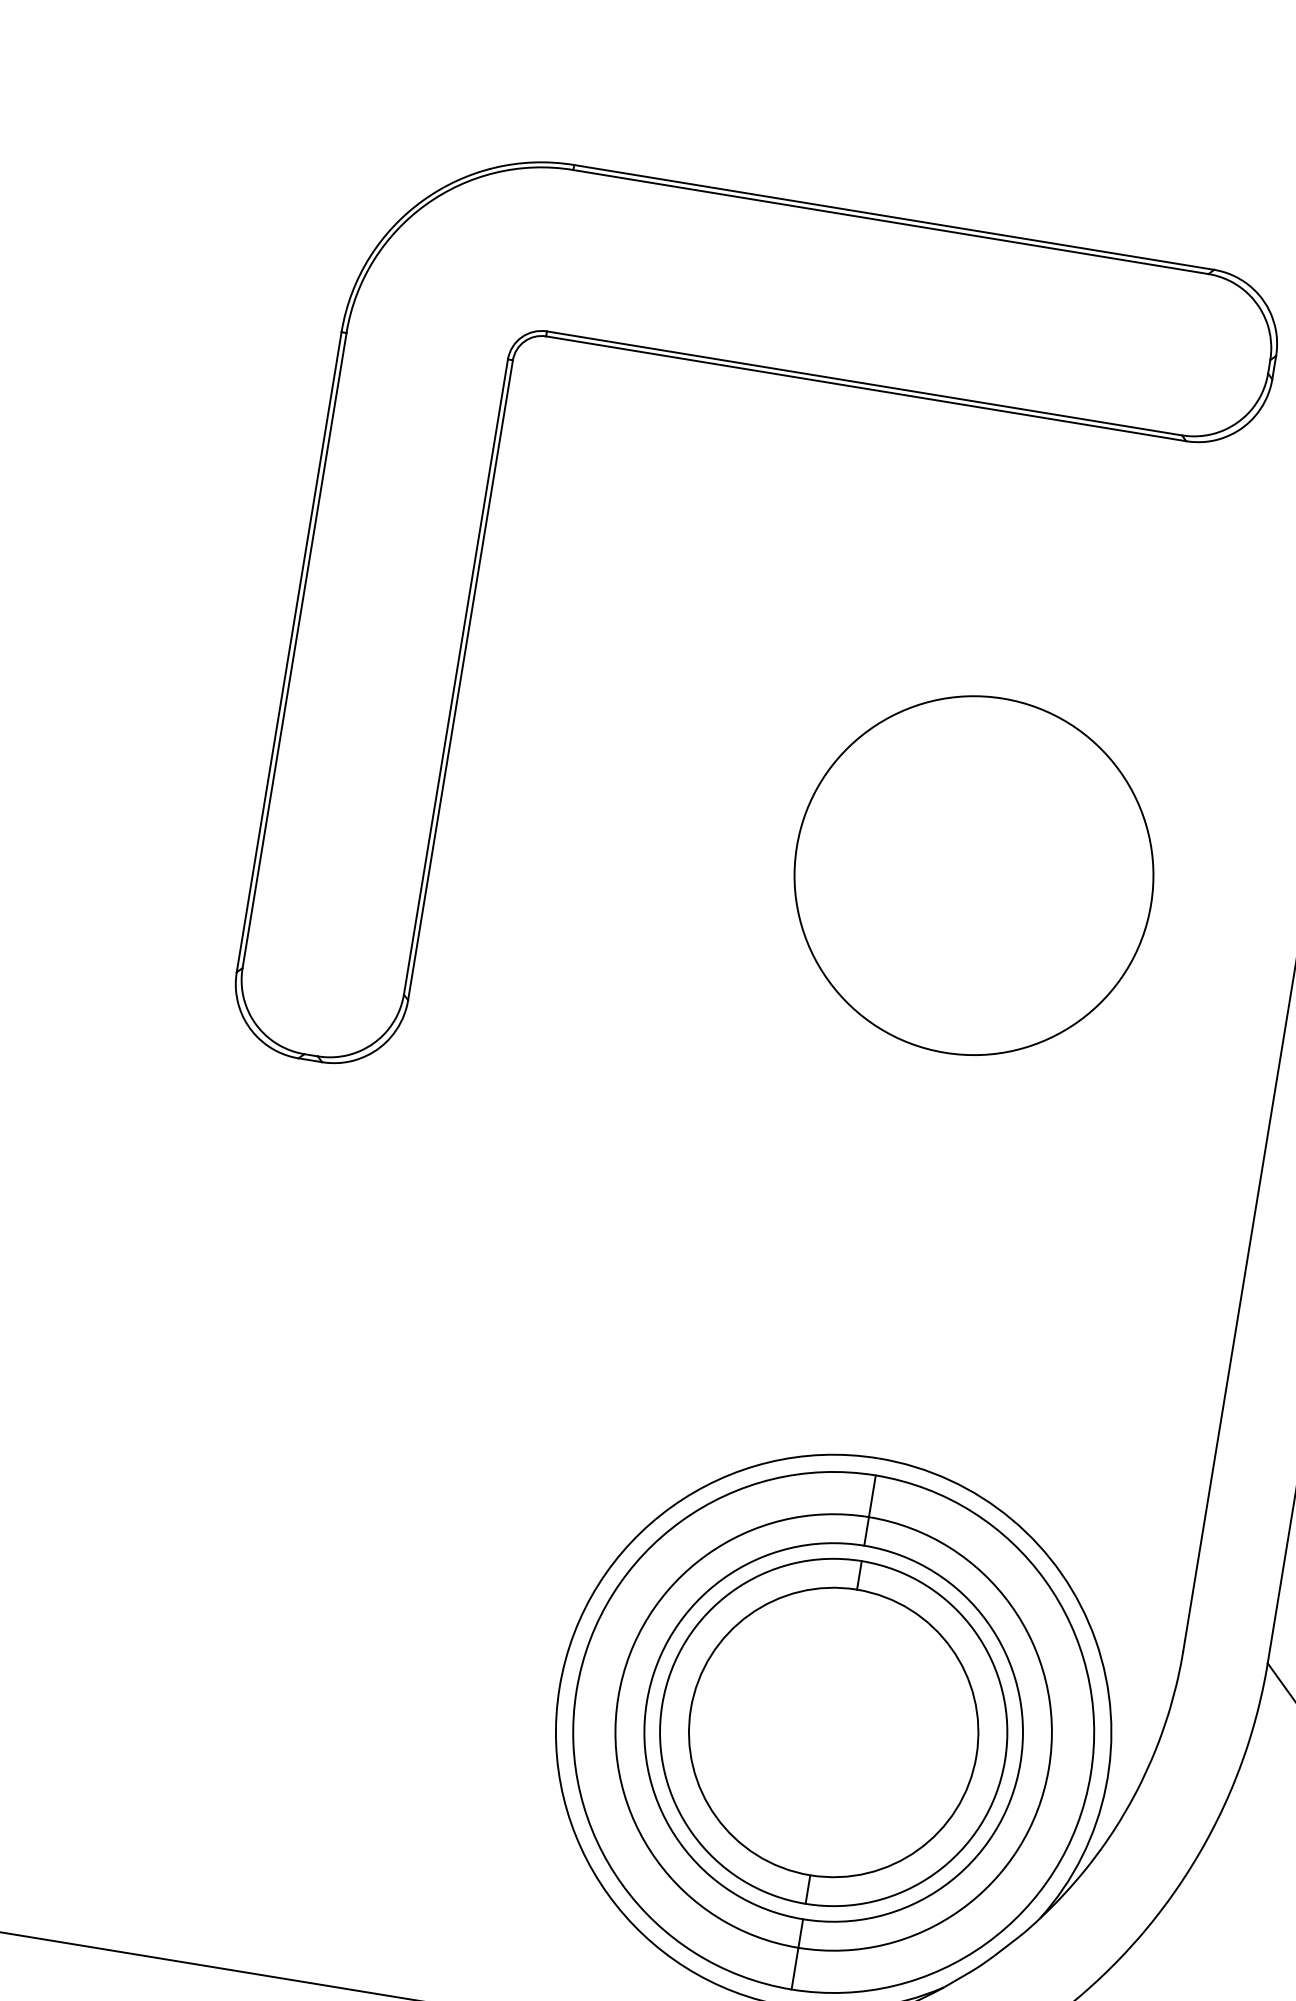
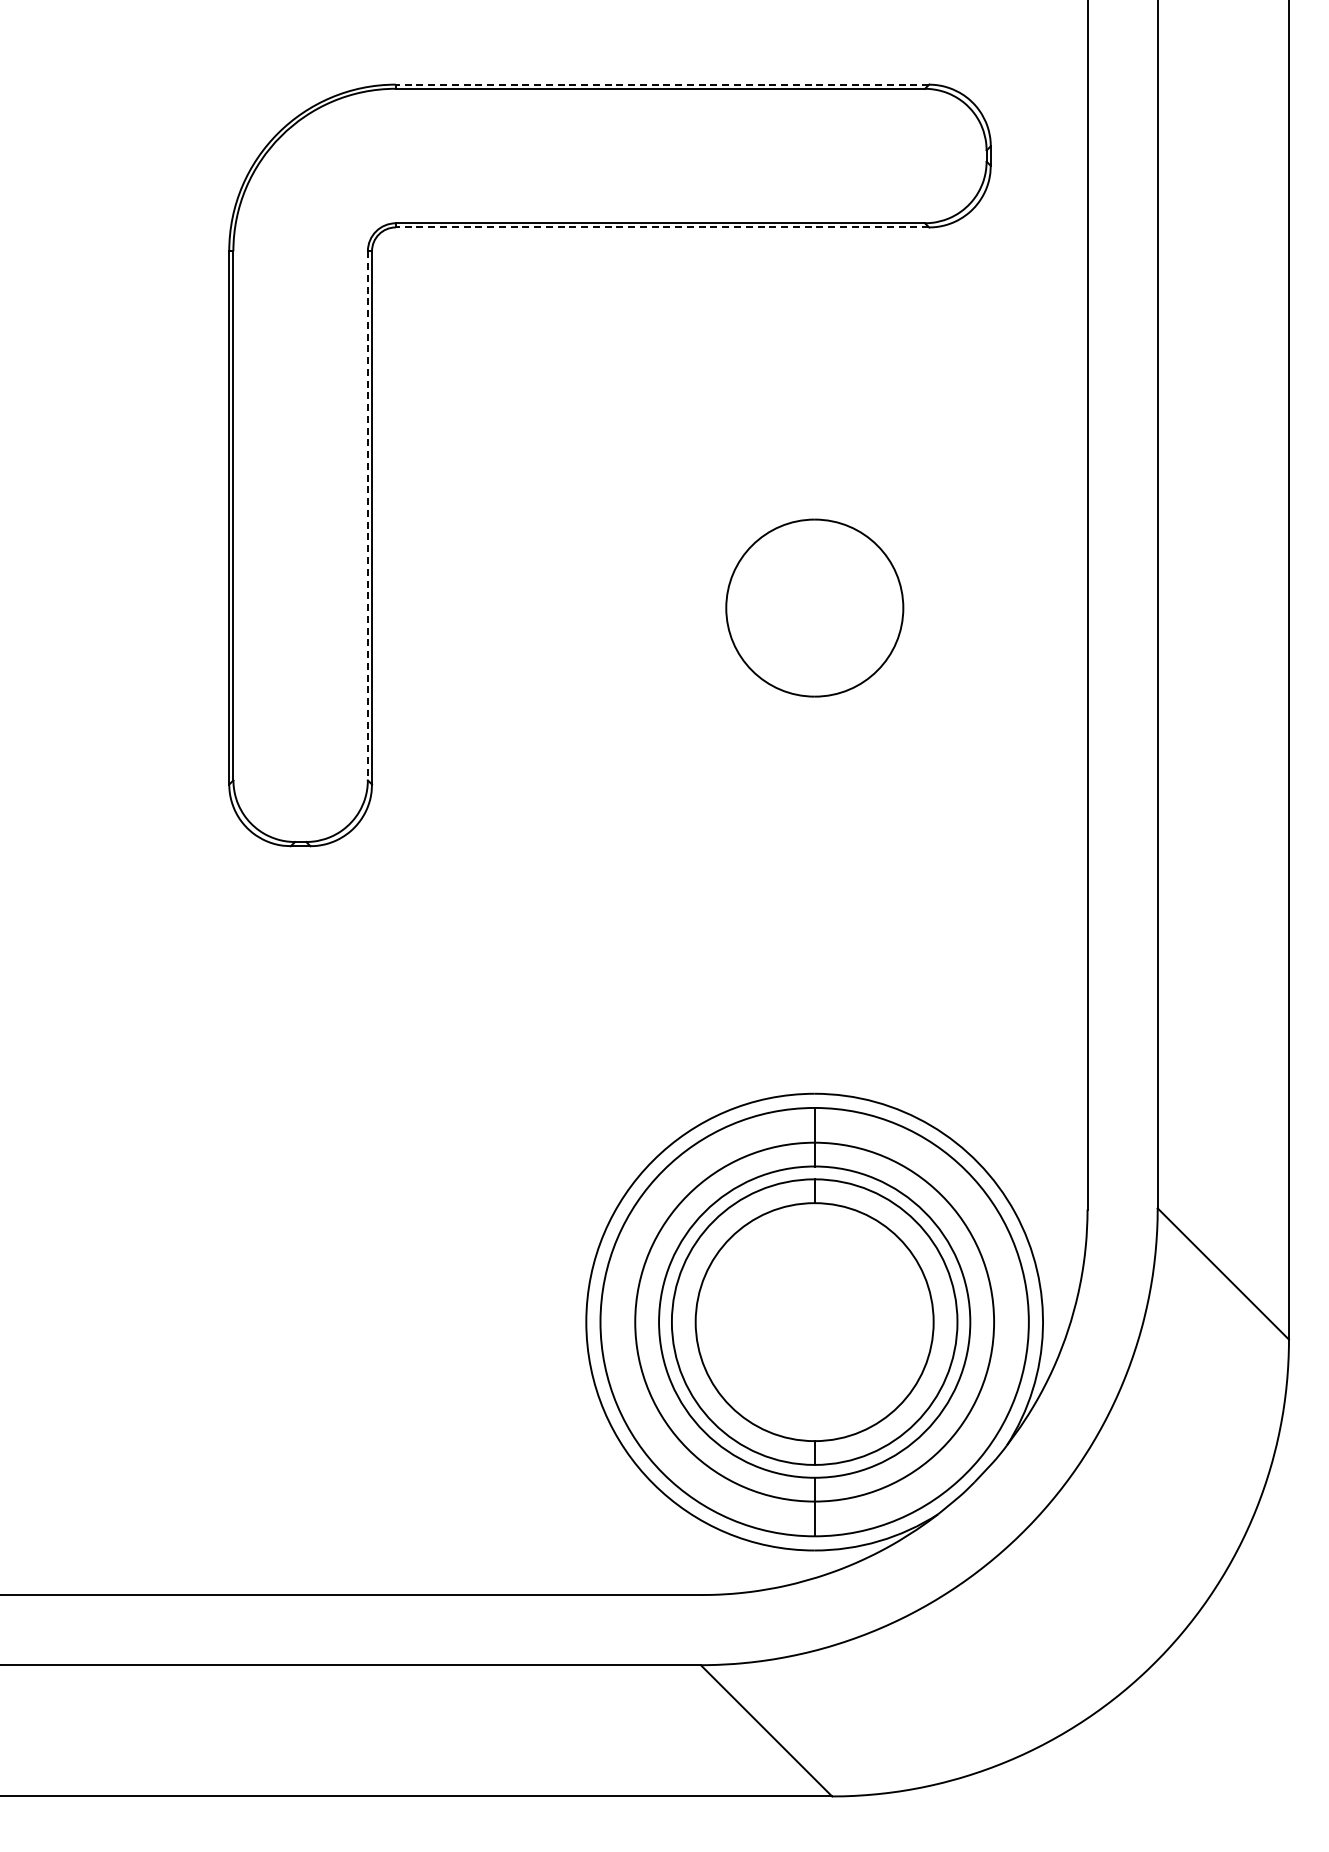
line: (894, 217) -> (662, 84), solid -> dashed
line: (866, 388) -> (662, 227), solid -> dashed
line: (455, 676) -> (367, 515), solid -> dashed
part: (973, 874) -> (814, 607), size x0.6

